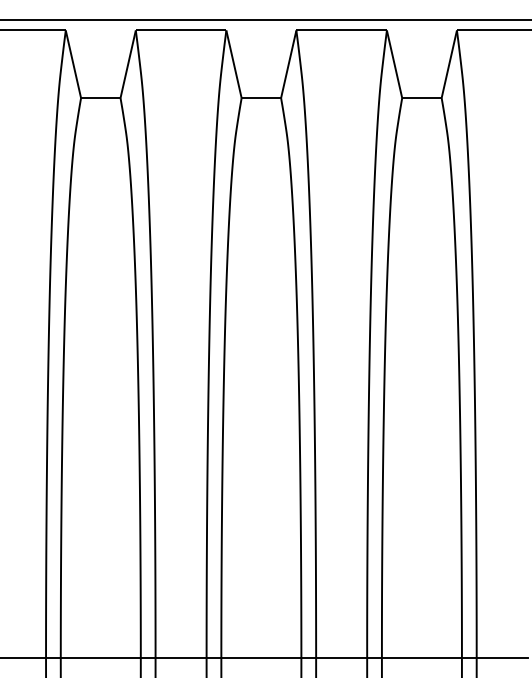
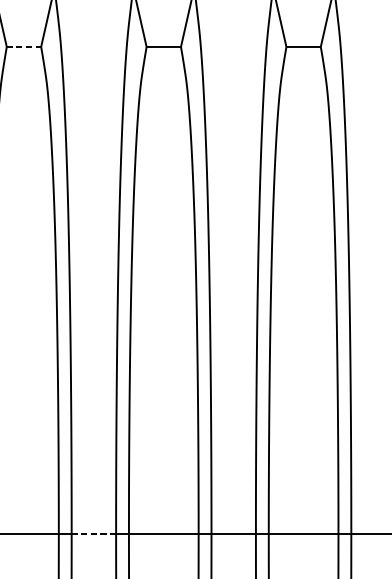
line: (100, 98) -> (23, 47), solid -> dashed
line: (181, 657) -> (94, 534), solid -> dashed

